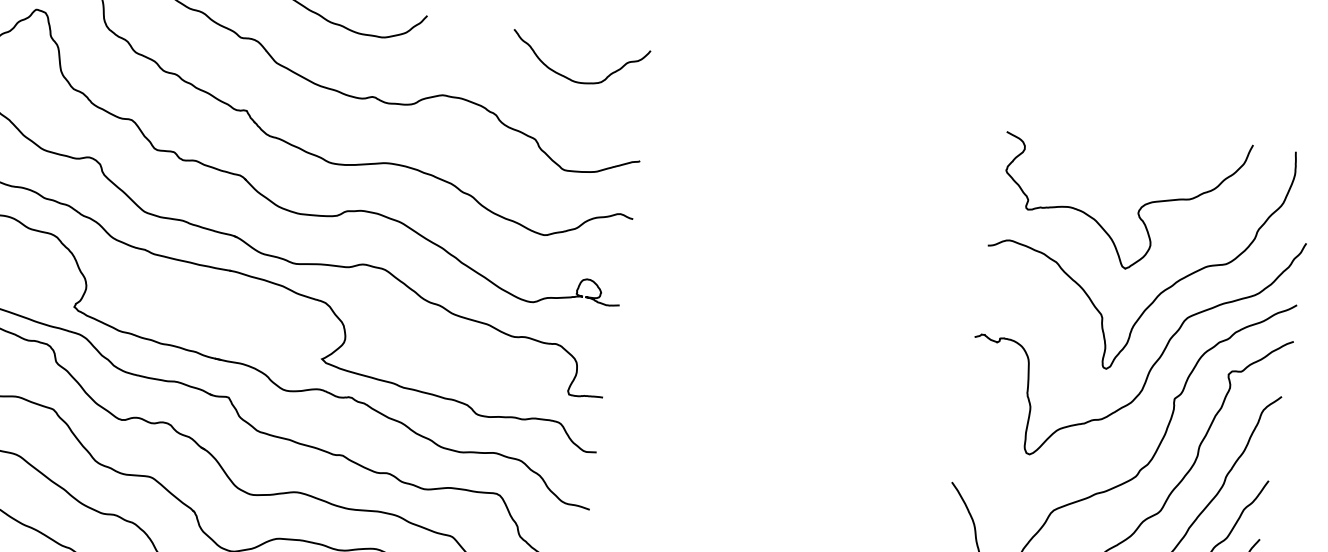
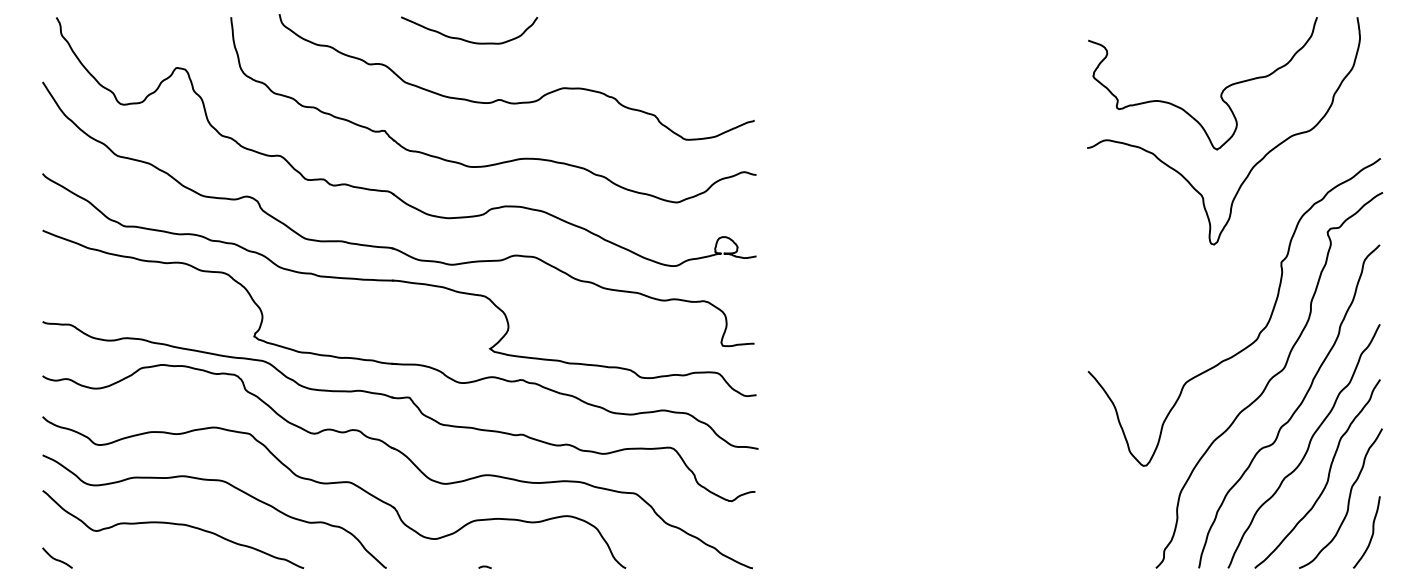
curve: (568, 77) -> (676, 53), removed
curve: (1154, 362) -> (1257, 231), removed

